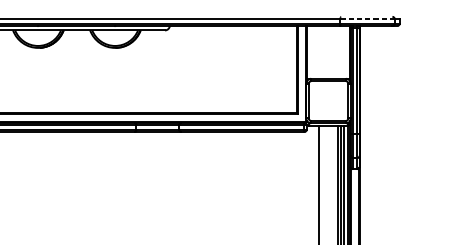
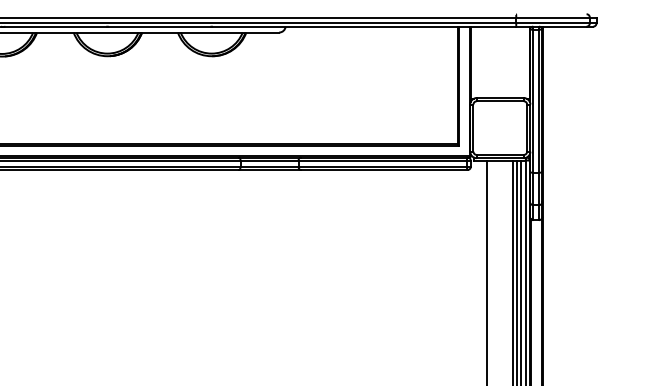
line: (367, 19) -> (553, 17), dashed -> solid

